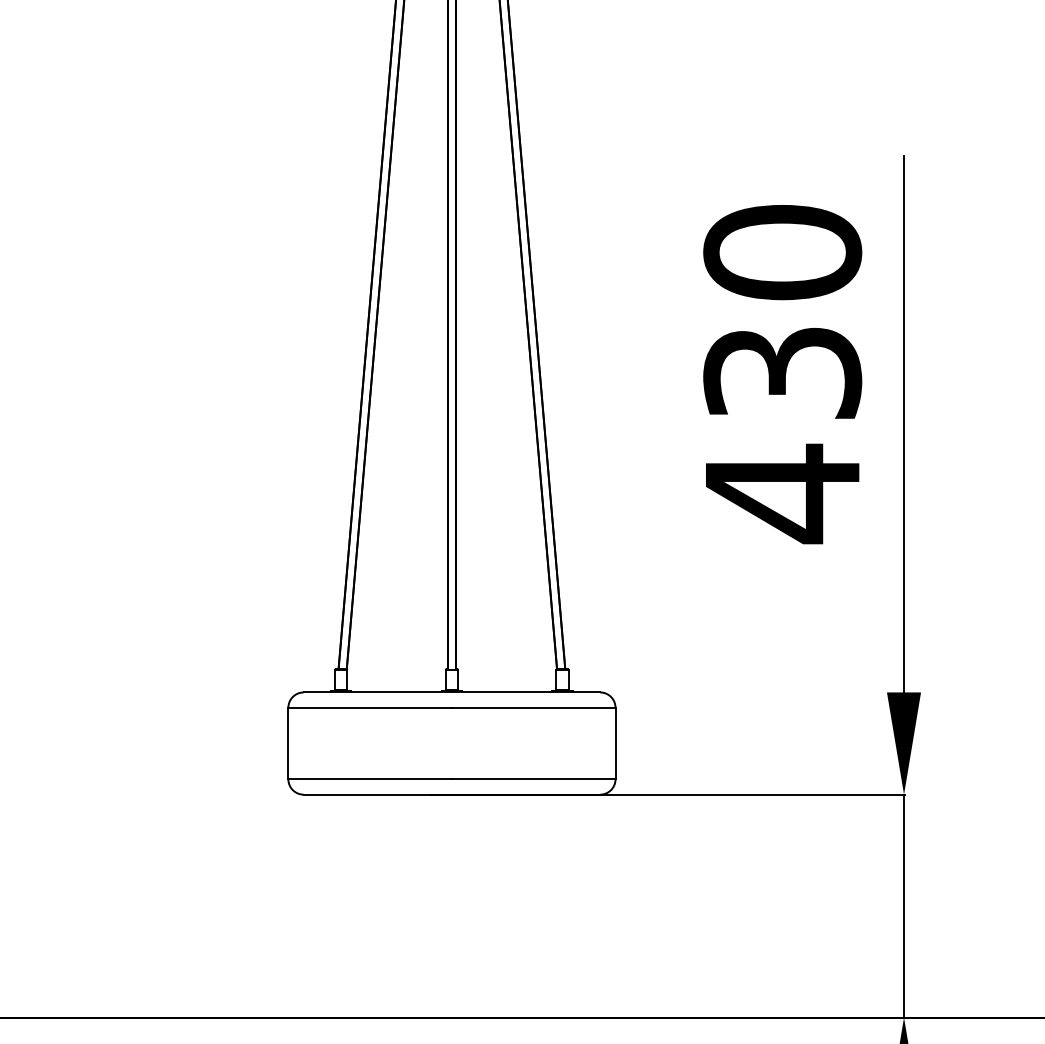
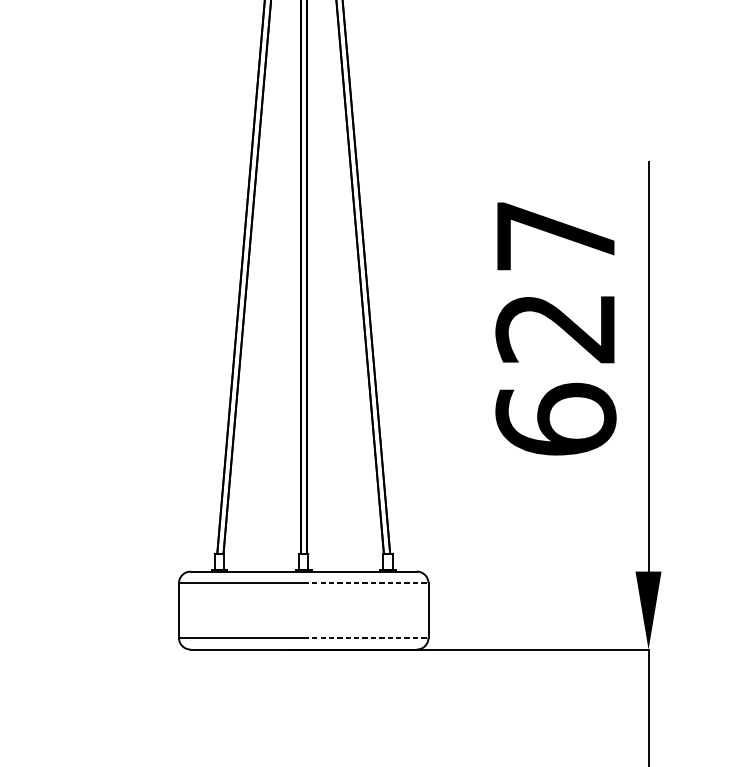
text: (782, 374) -> (555, 329), 430 -> 627
line: (533, 707) -> (365, 583), solid -> dashed
line: (533, 779) -> (365, 638), solid -> dashed

